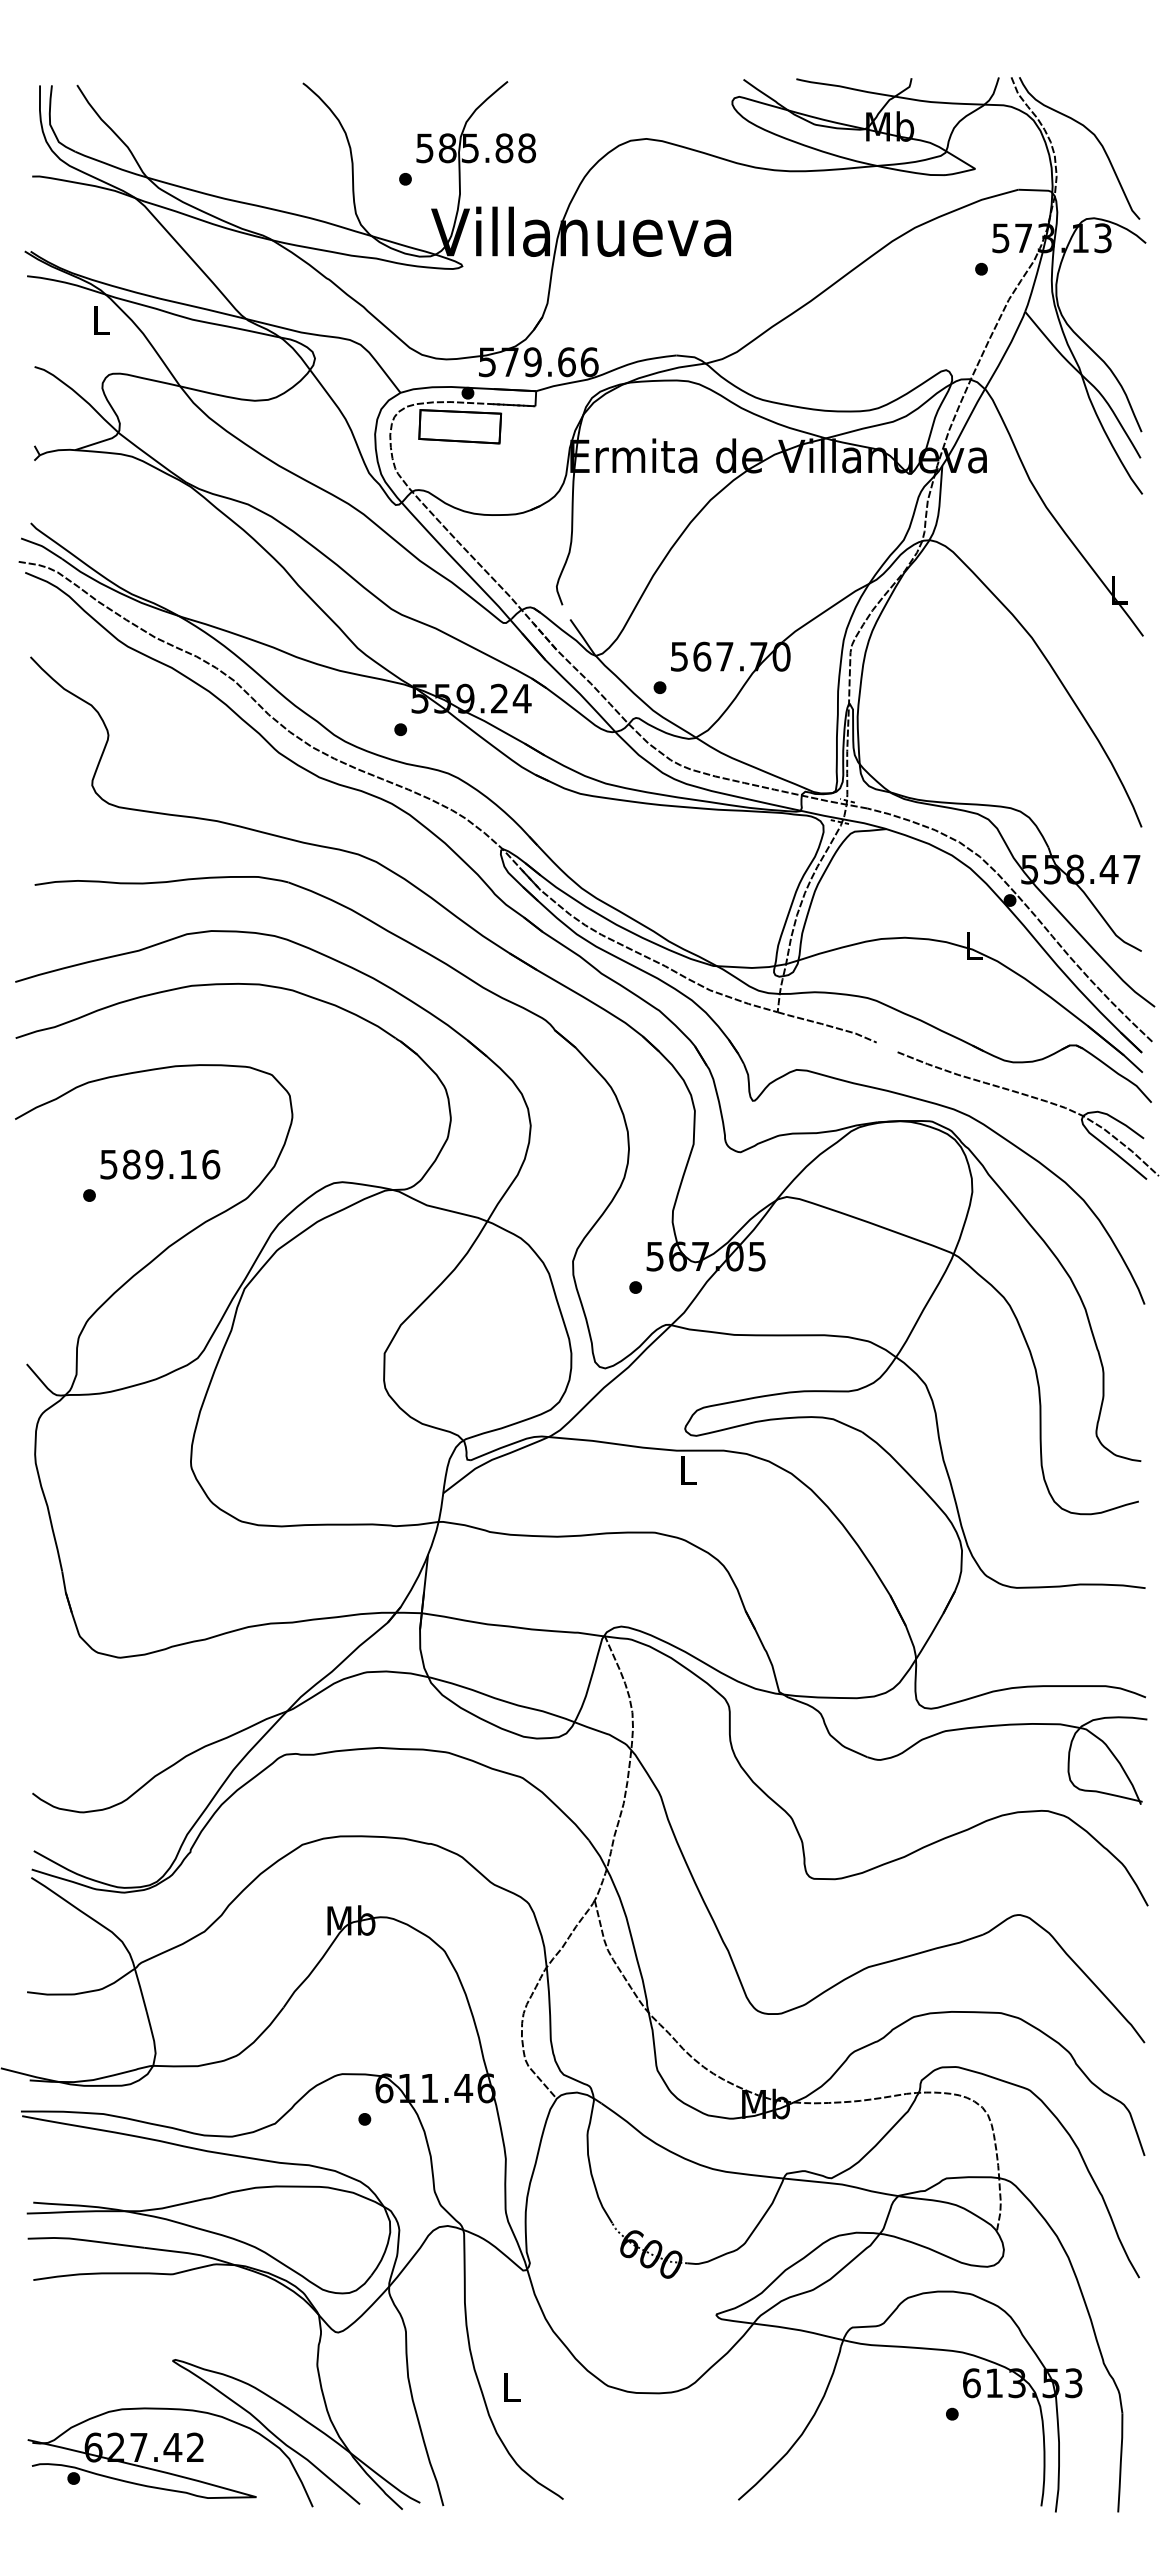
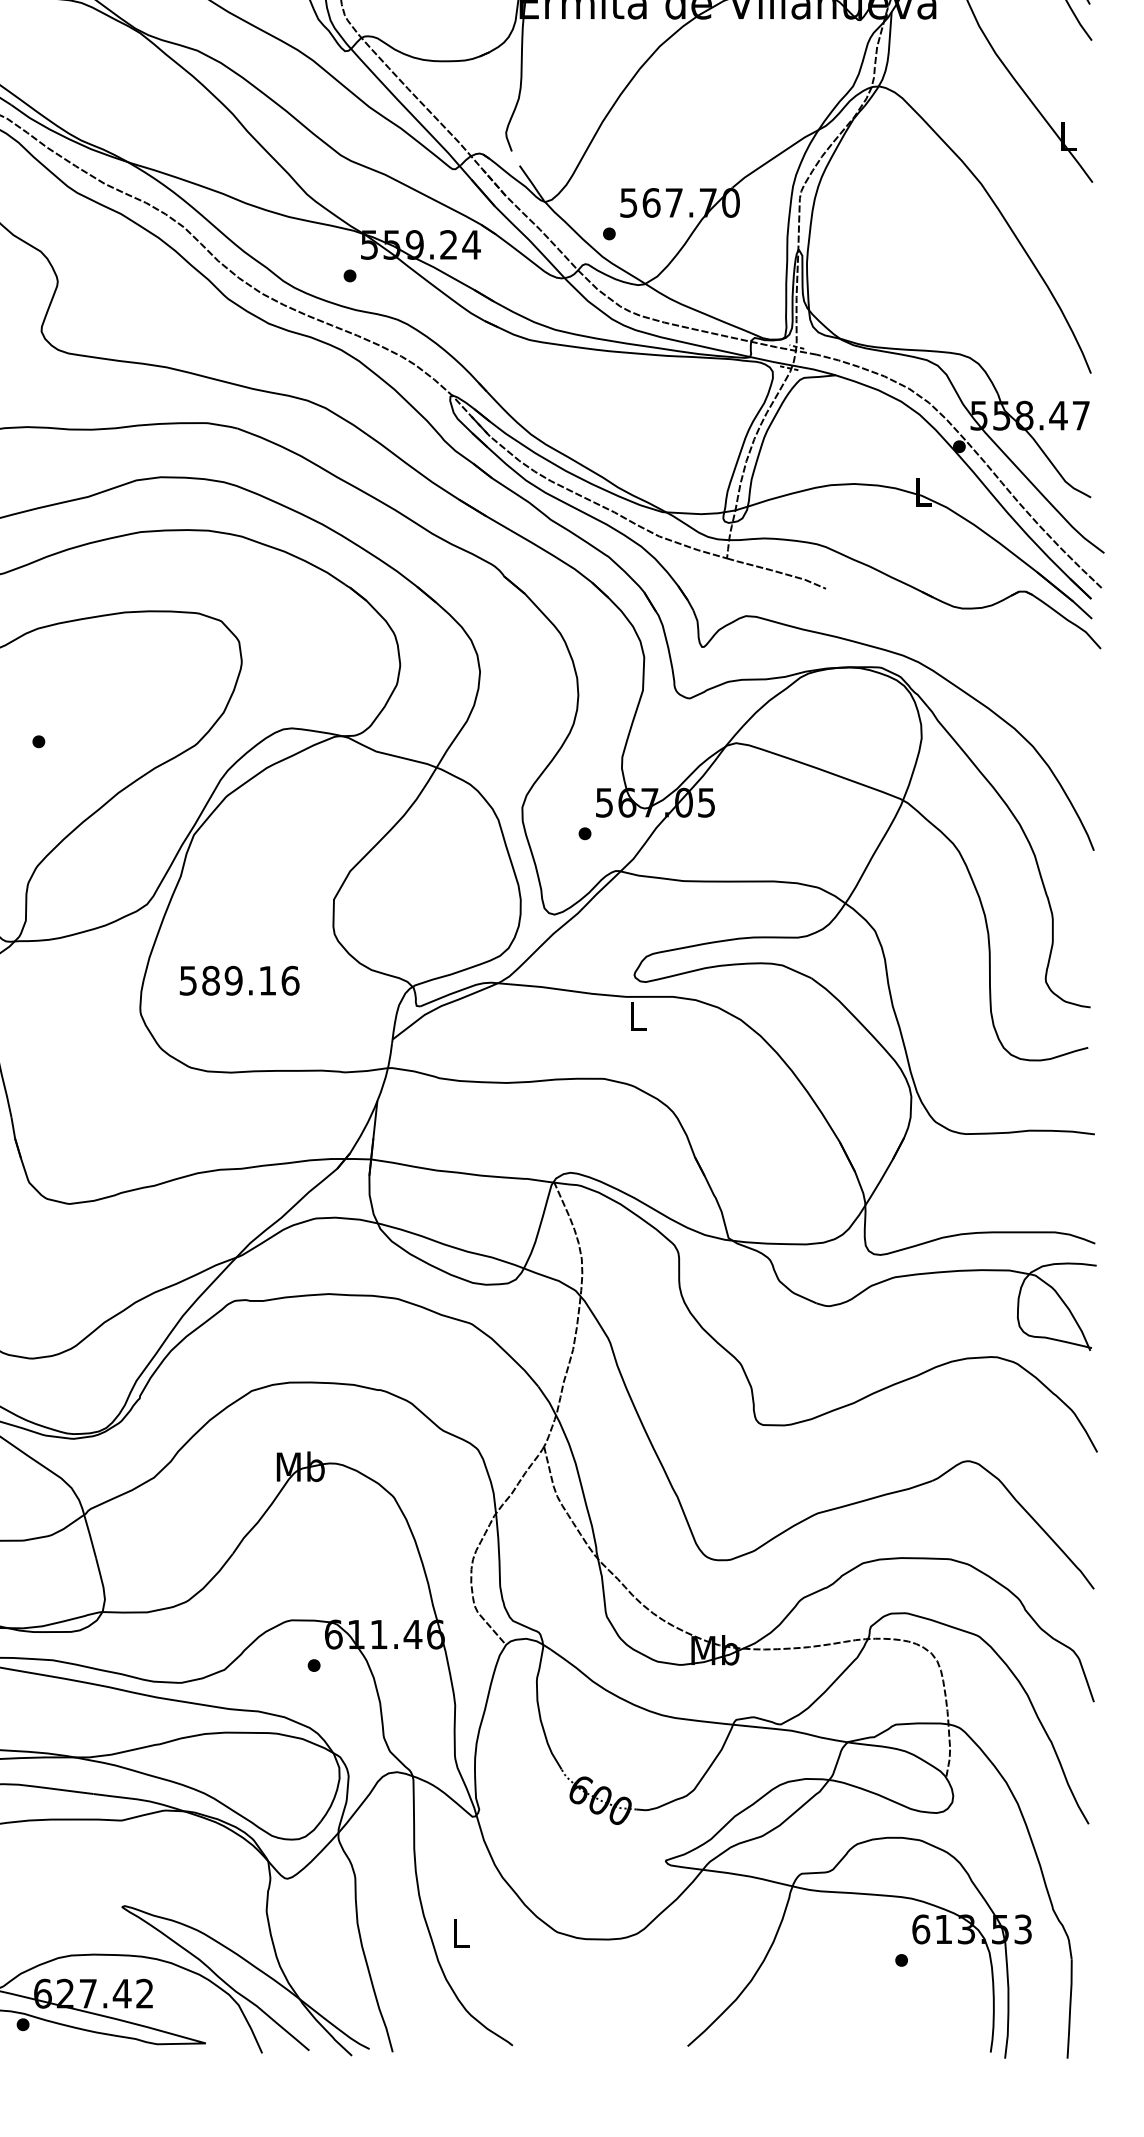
part: (1033, 1098) -> (982, 644), removed
text: (160, 1164) -> (239, 980), moved

